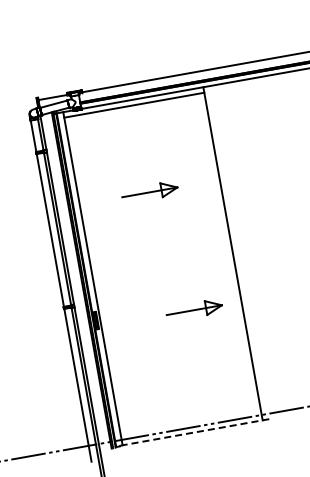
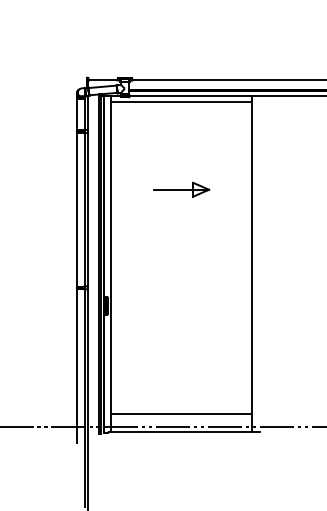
part: (194, 309) -> (204, 312), removed
line: (188, 414) -> (180, 413), added
line: (195, 432) -> (184, 432), dashed -> solid

